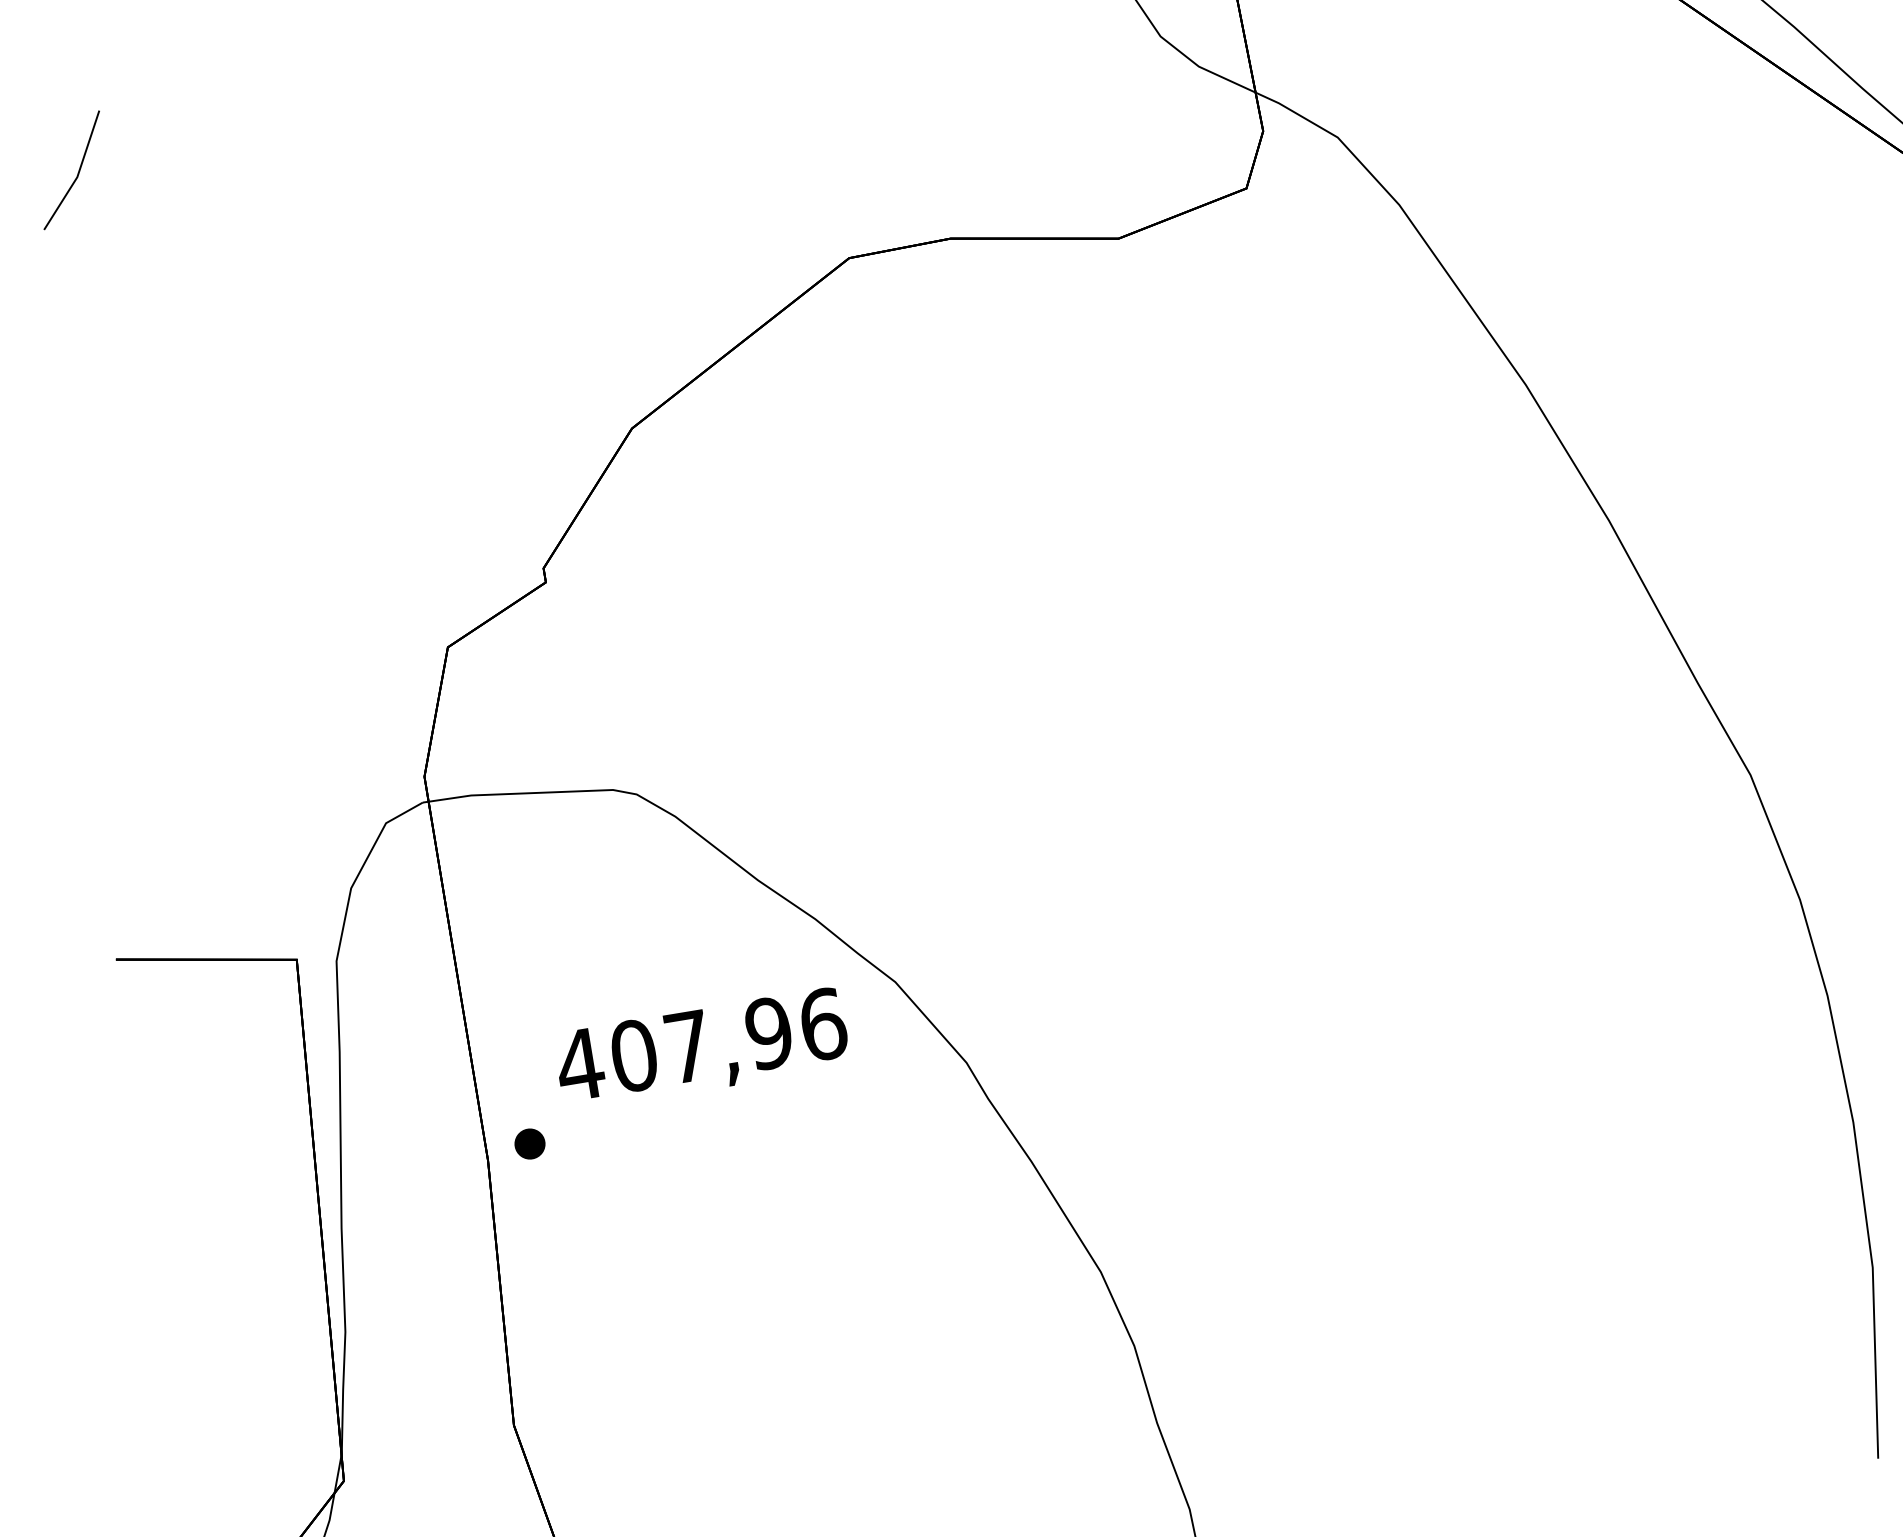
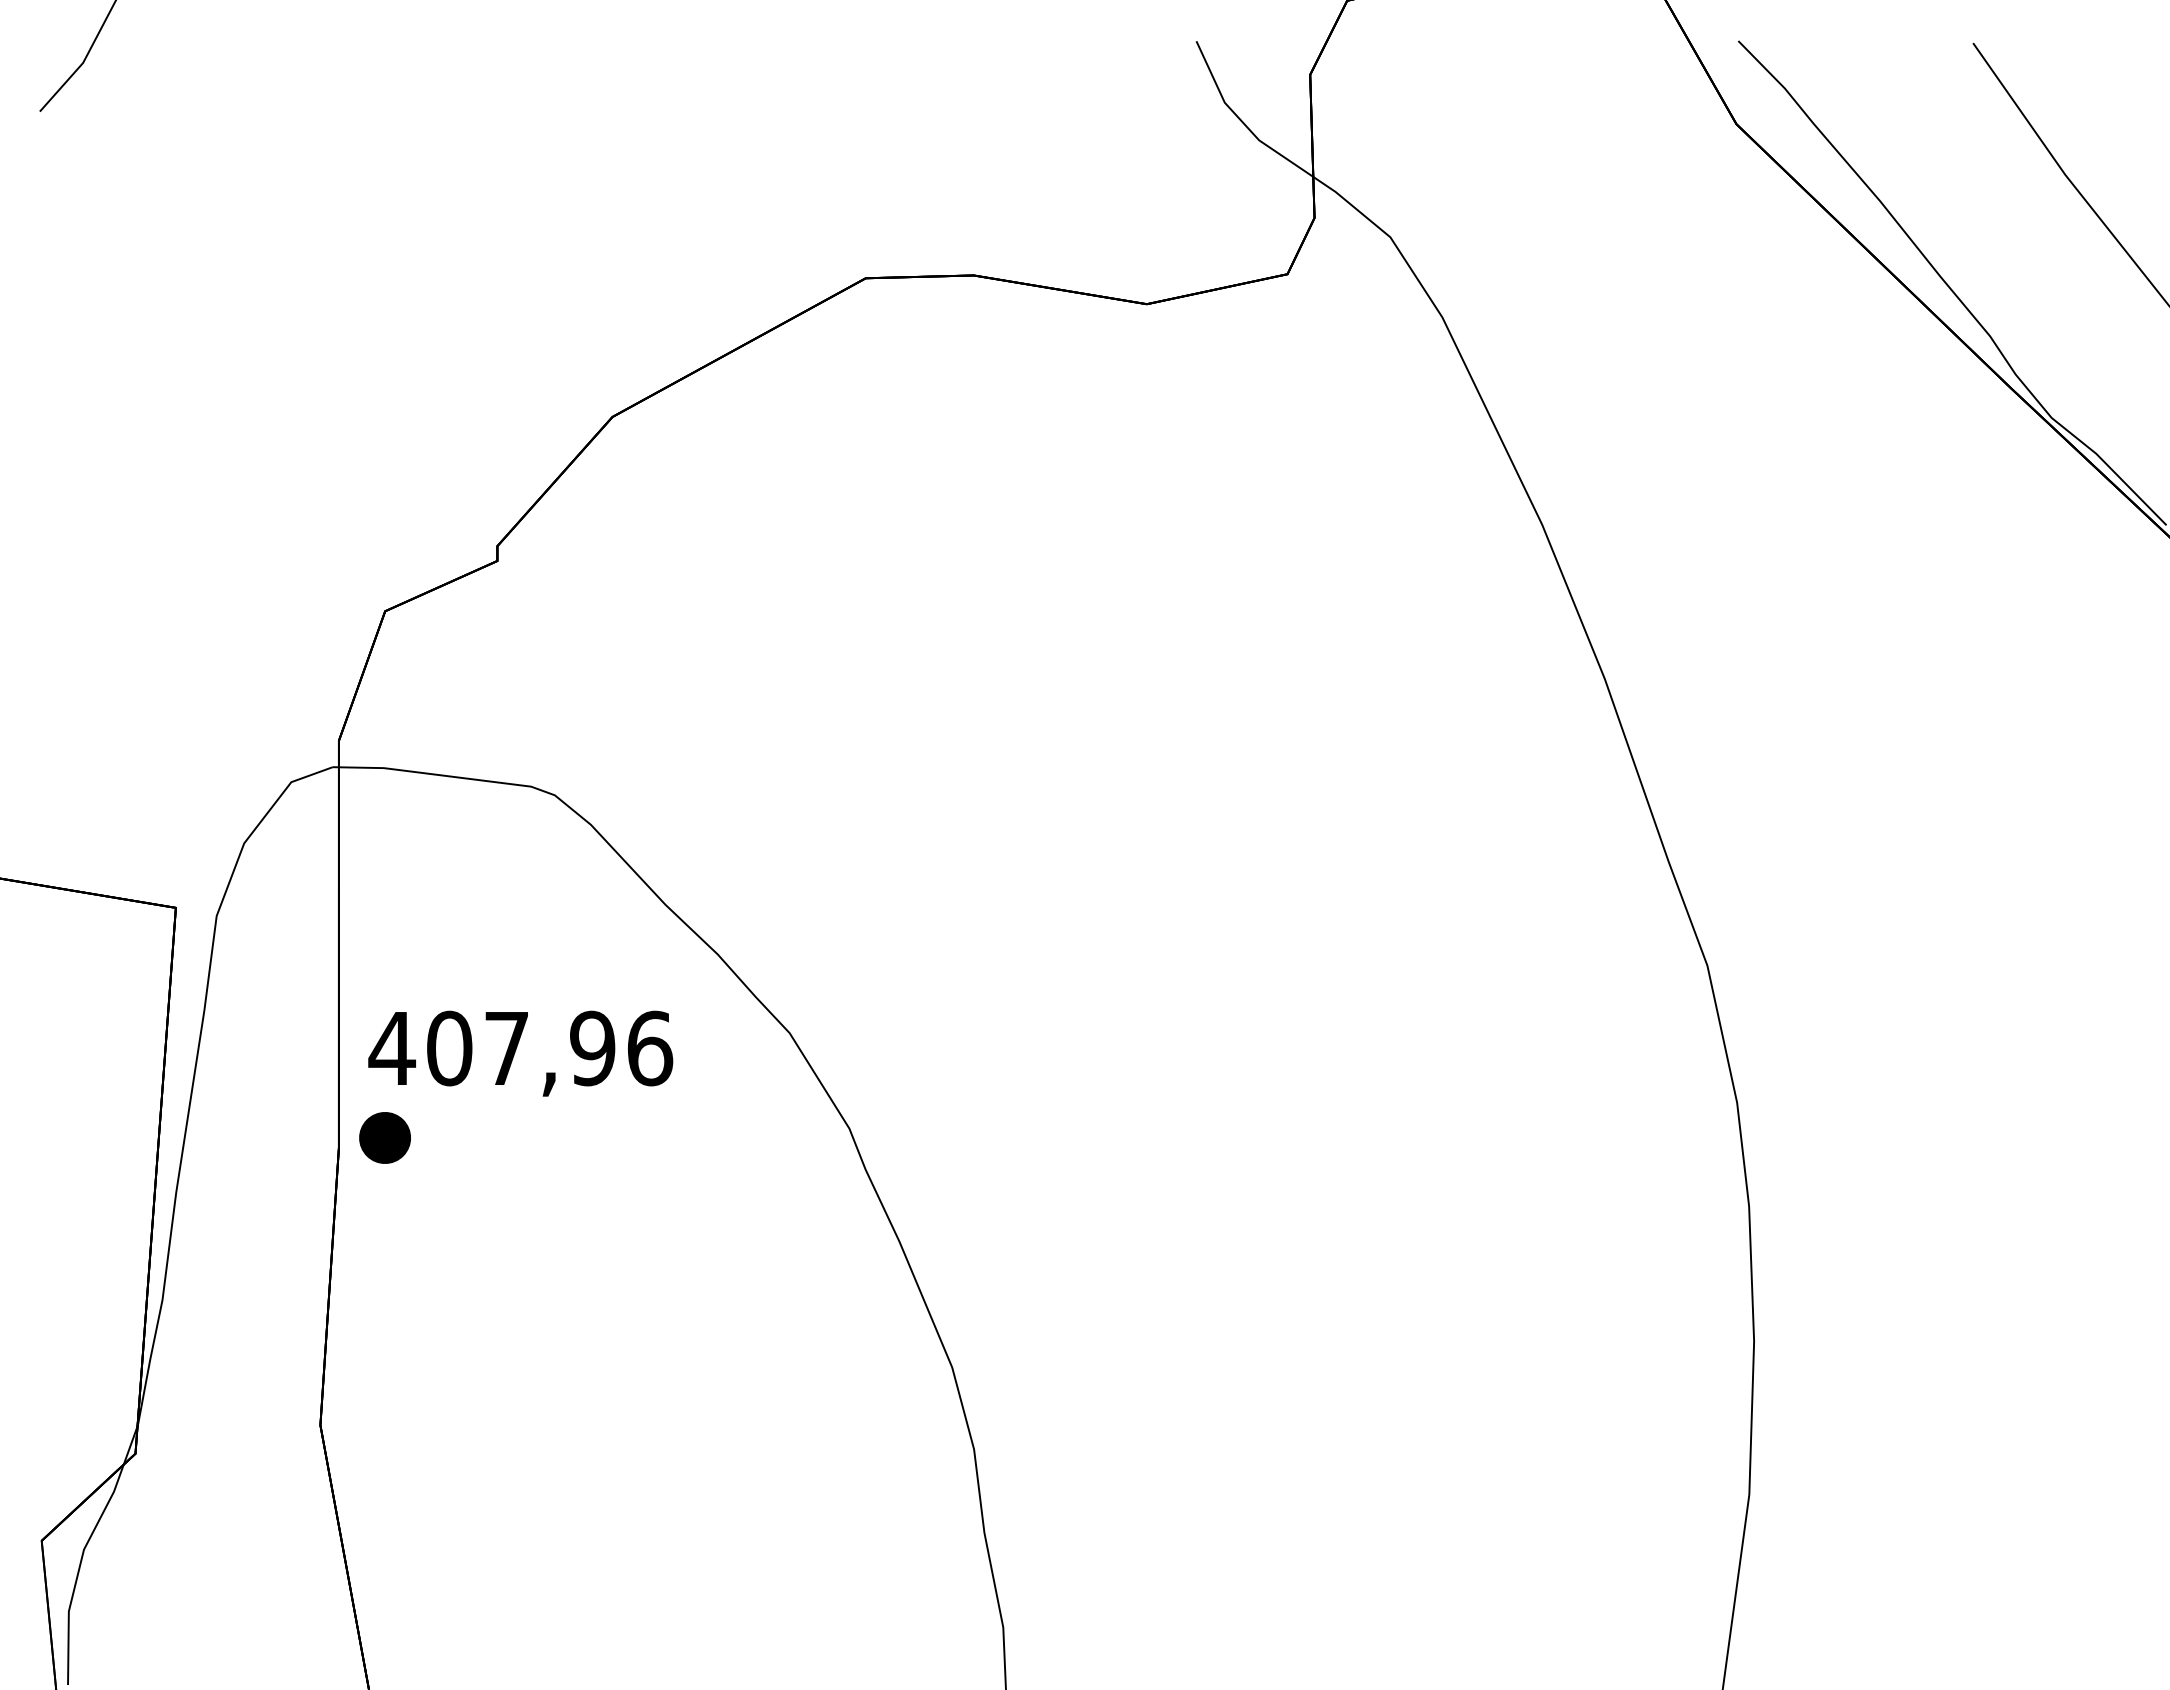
text: (701, 1049) -> (520, 1053), moved
part: (529, 1143) -> (384, 1137), size x1.6

